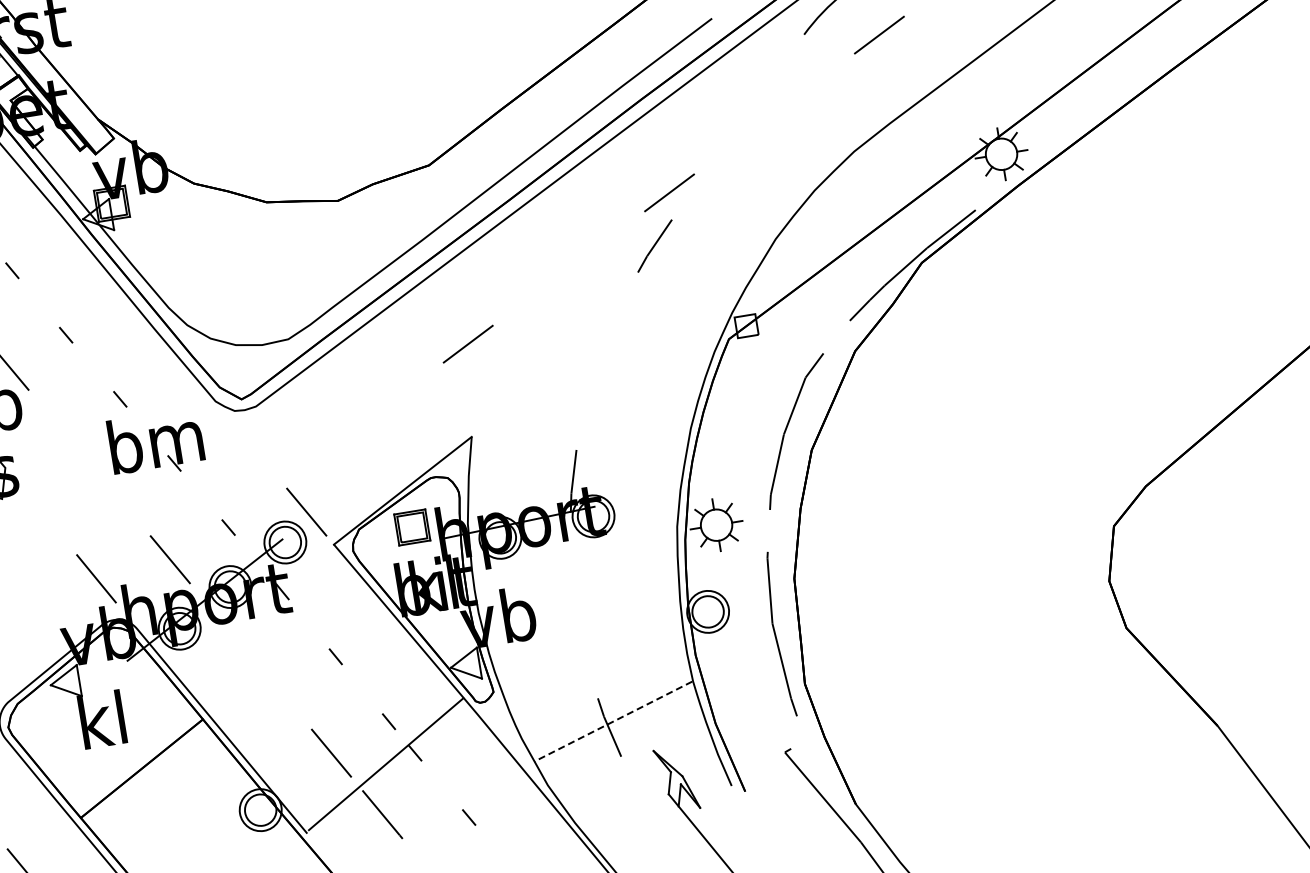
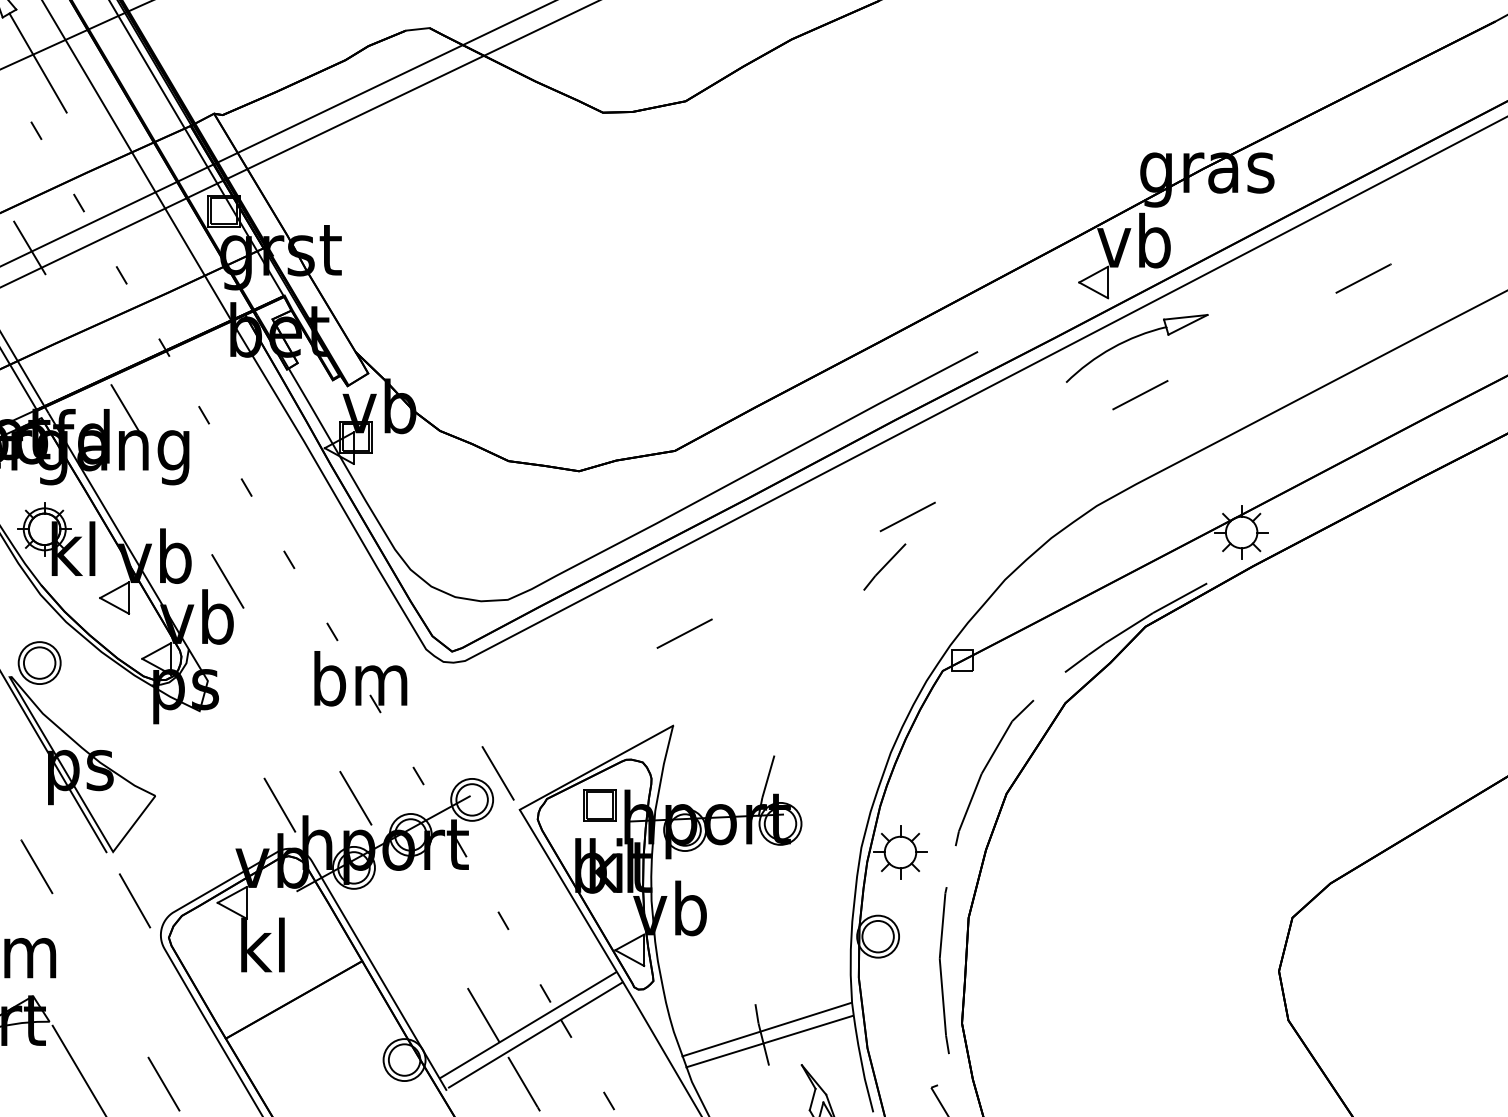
line: (612, 721) -> (766, 1029), dashed -> solid
line: (617, 732) -> (769, 1041), added
line: (376, 756) -> (527, 1025), added

